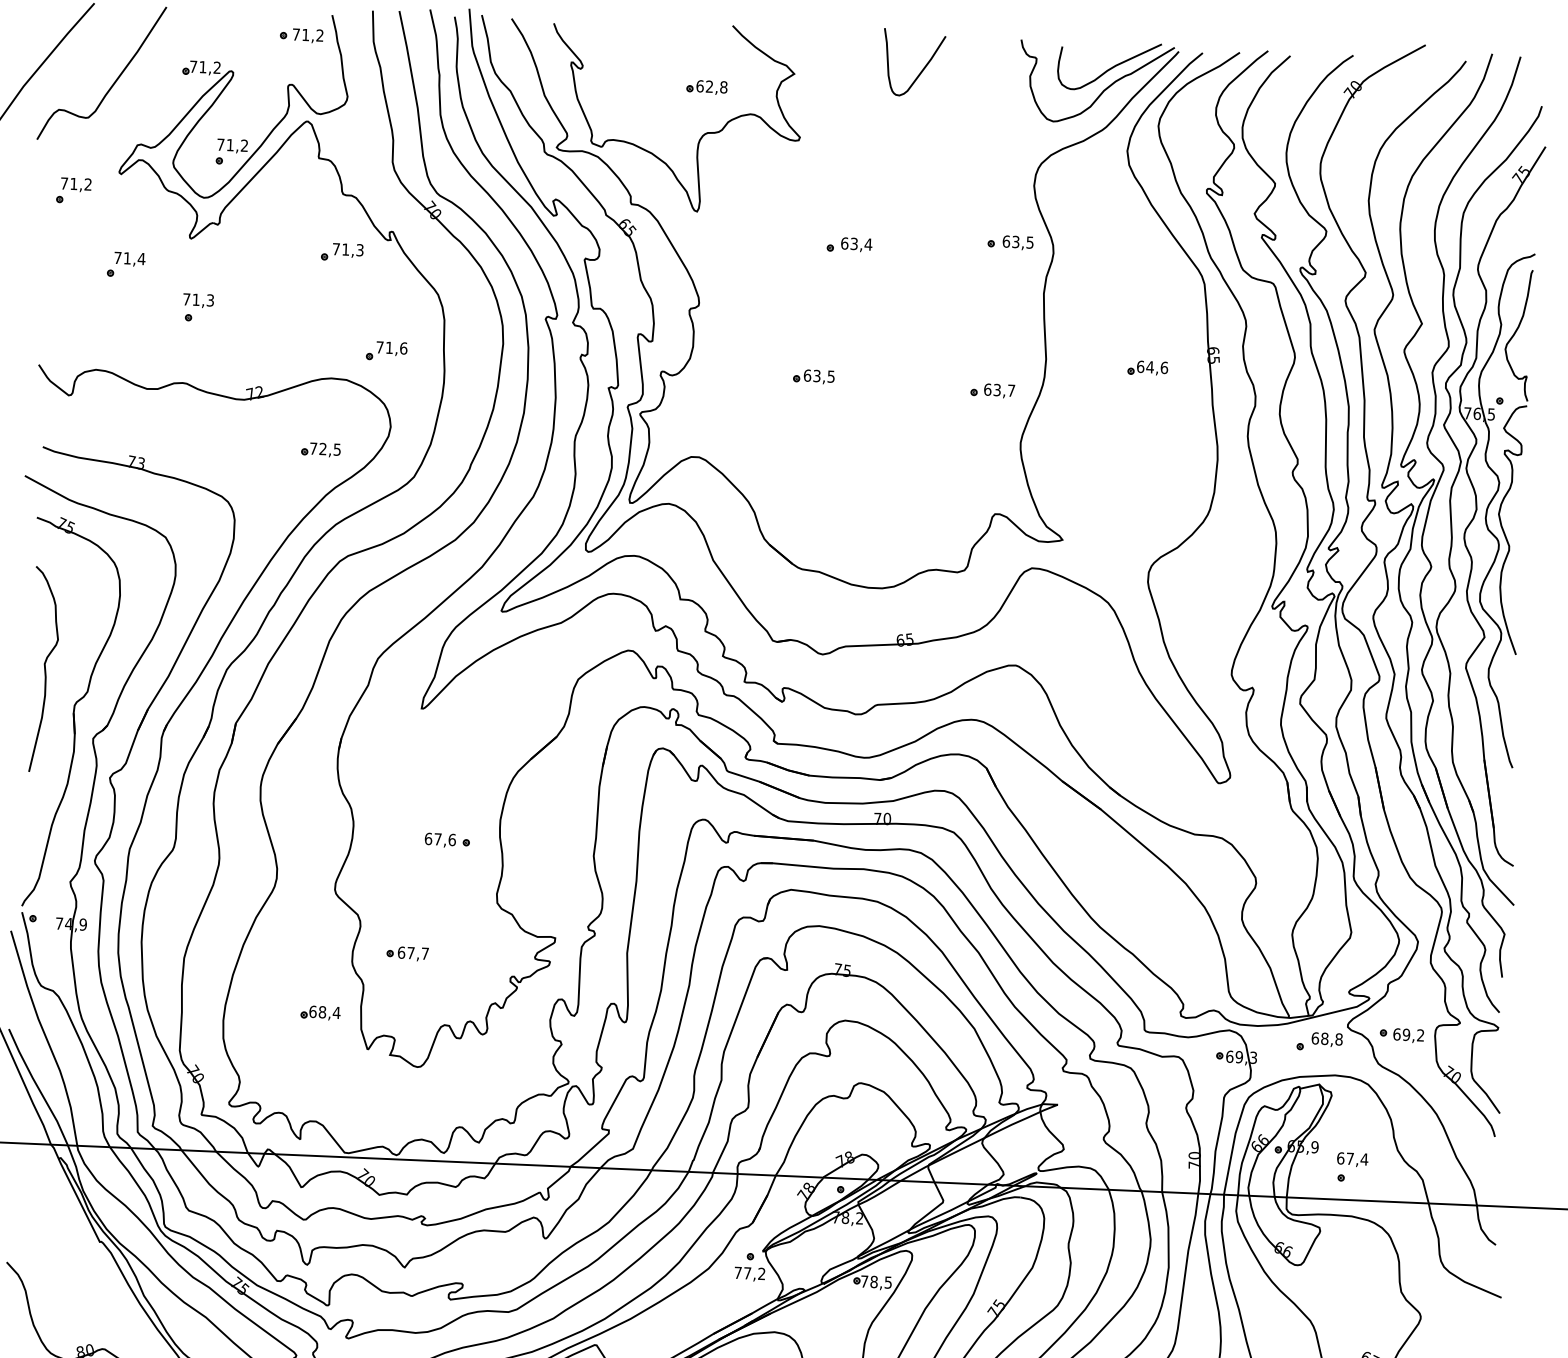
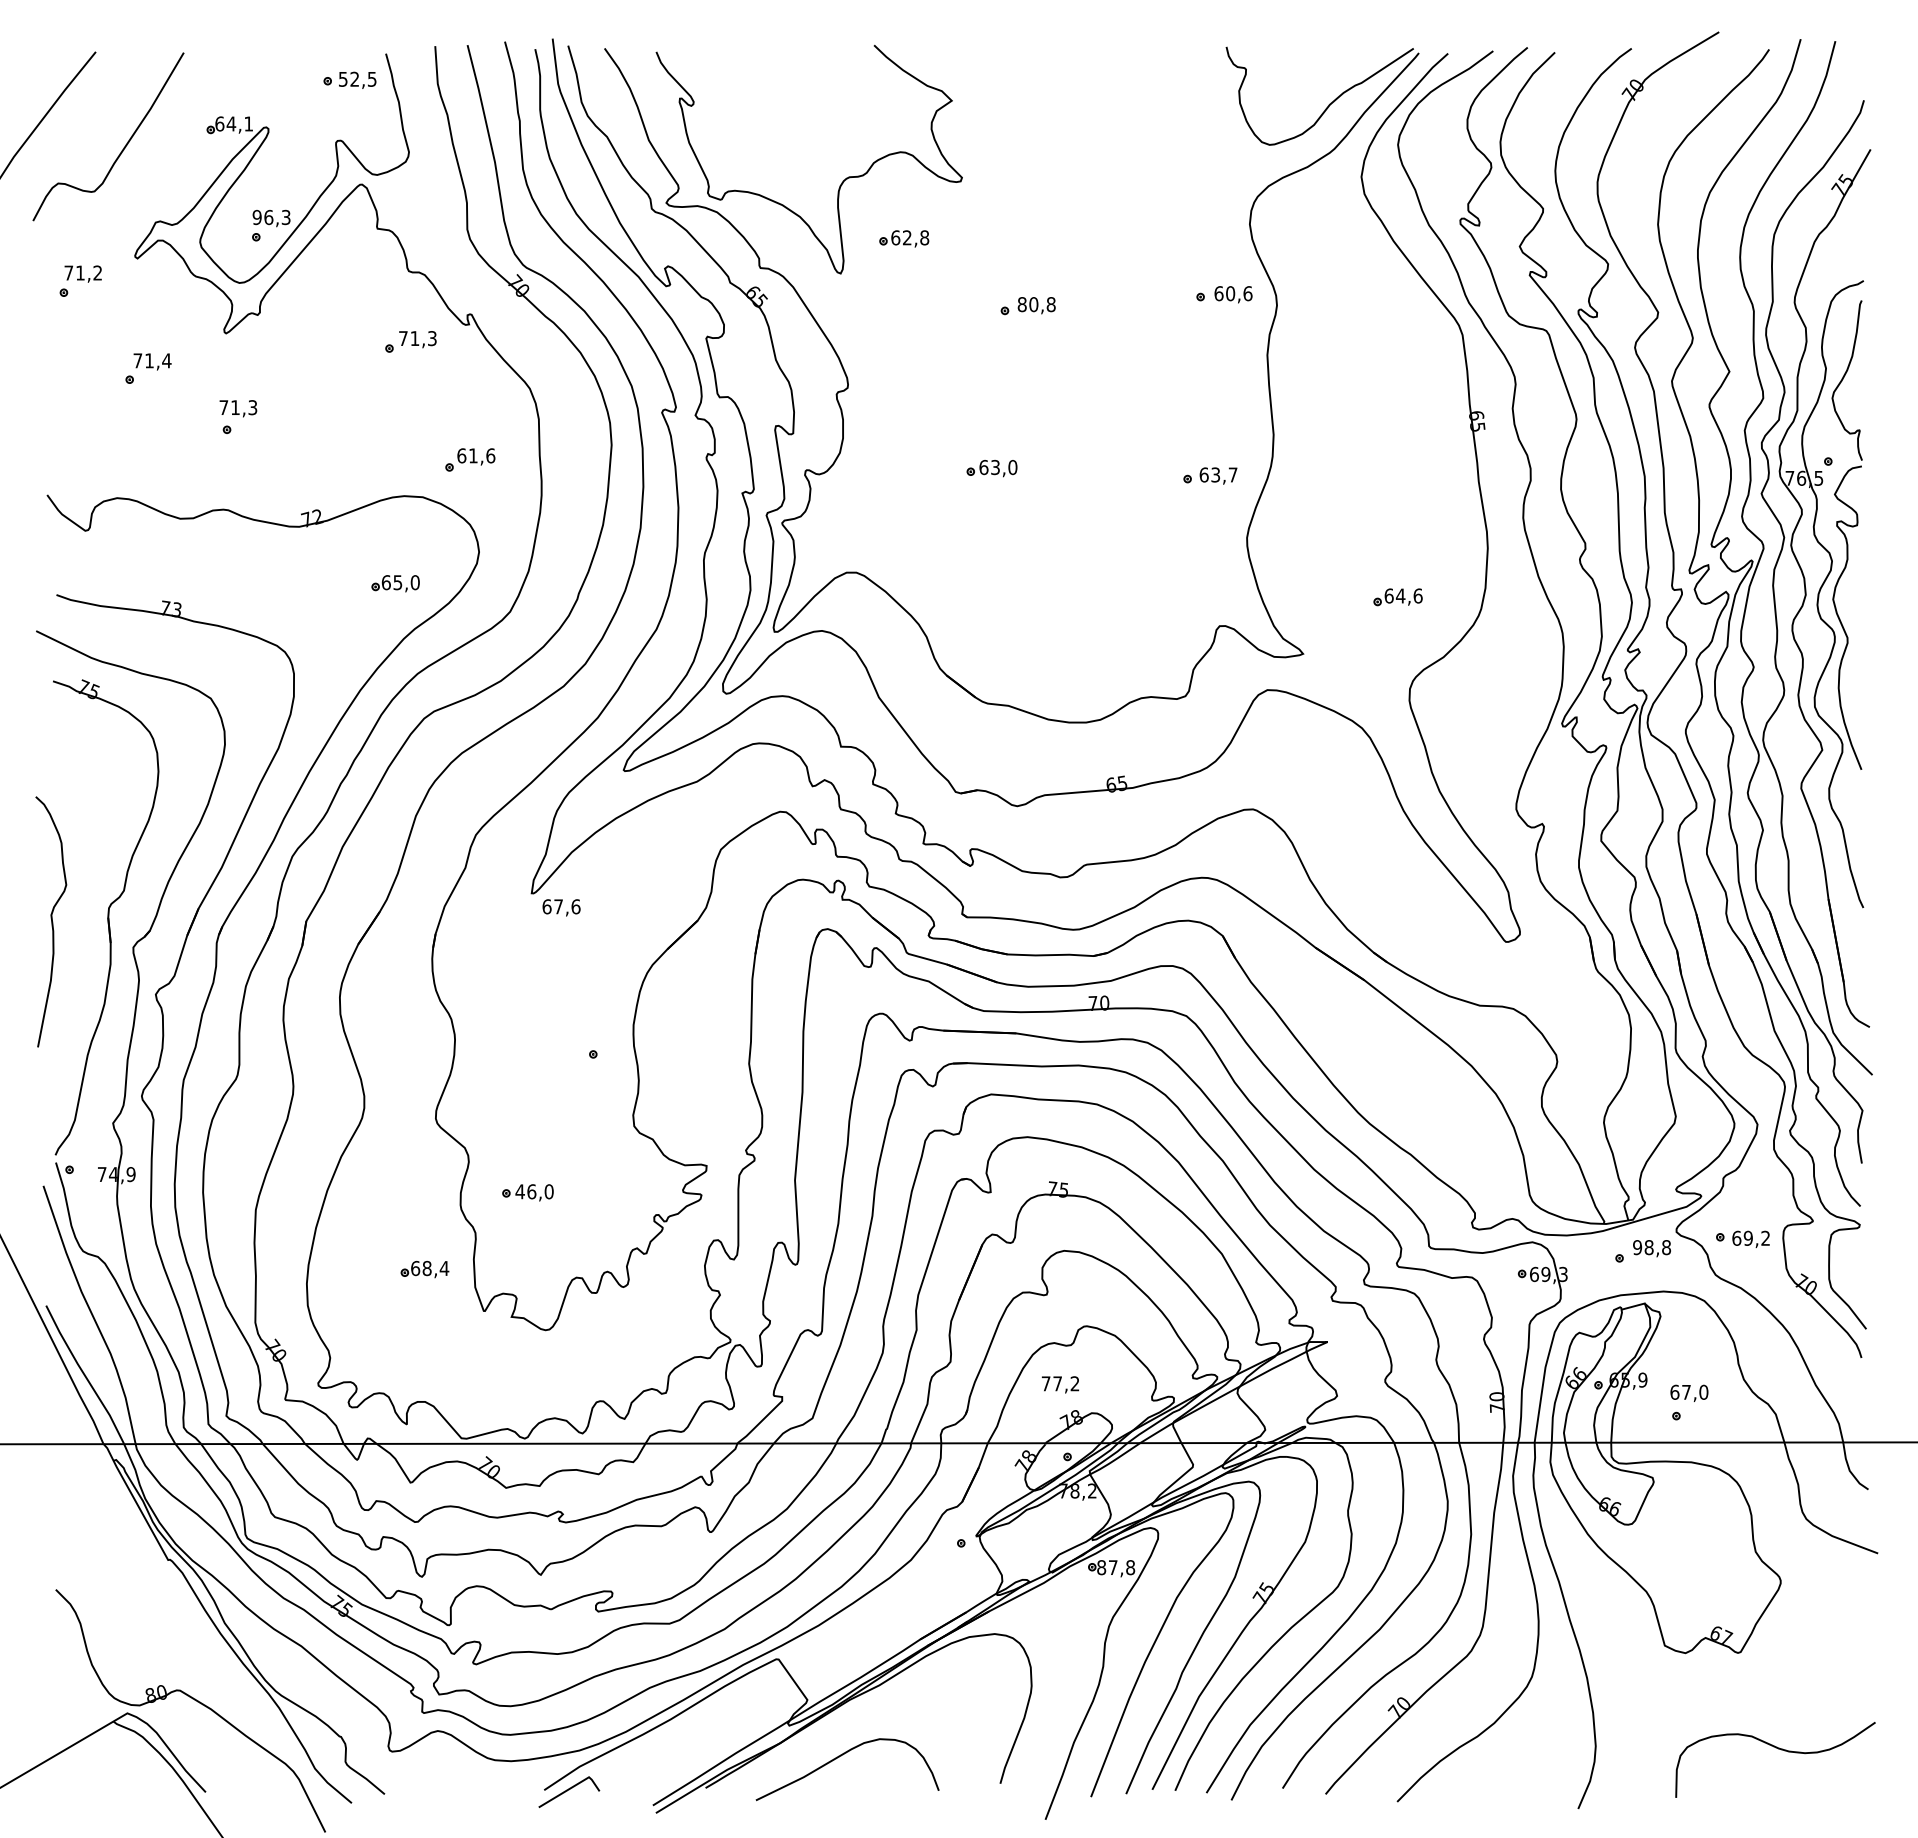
text: (308, 34) -> (357, 78), 71,2 -> 52,5
text: (204, 66) -> (233, 123), 71,2 -> 64,1
curve: (1110, 67) -> (1336, 76), removed
curve: (922, 69) -> (1107, 88), removed
part: (707, 87) -> (904, 238), moved
text: (232, 145) -> (271, 217), 71,2 -> 96,3
text: (1023, 242) -> (1239, 293), 63,5 -> 60,6
text: (856, 243) -> (1036, 304), 63,4 -> 80,8
text: (379, 347) -> (461, 455), 71,6 -> 61,6
part: (1147, 368) -> (1397, 597), moved
text: (830, 376) -> (1012, 467), 63,5 -> 63,0
text: (325, 449) -> (400, 582), 72,5 -> 65,0
curve: (44, 669) -> (51, 921), moved
text: (440, 840) -> (561, 907), moved
text: (413, 953) -> (534, 1191), 67,7 -> 46,0
text: (1315, 1038) -> (1637, 1247), 68,8 -> 98,8
text: (1364, 1158) -> (1703, 1391), 67,4 -> 67,0
text: (749, 1274) -> (1060, 1384), moved
text: (876, 1282) -> (1116, 1567), 78,5 -> 87,8

